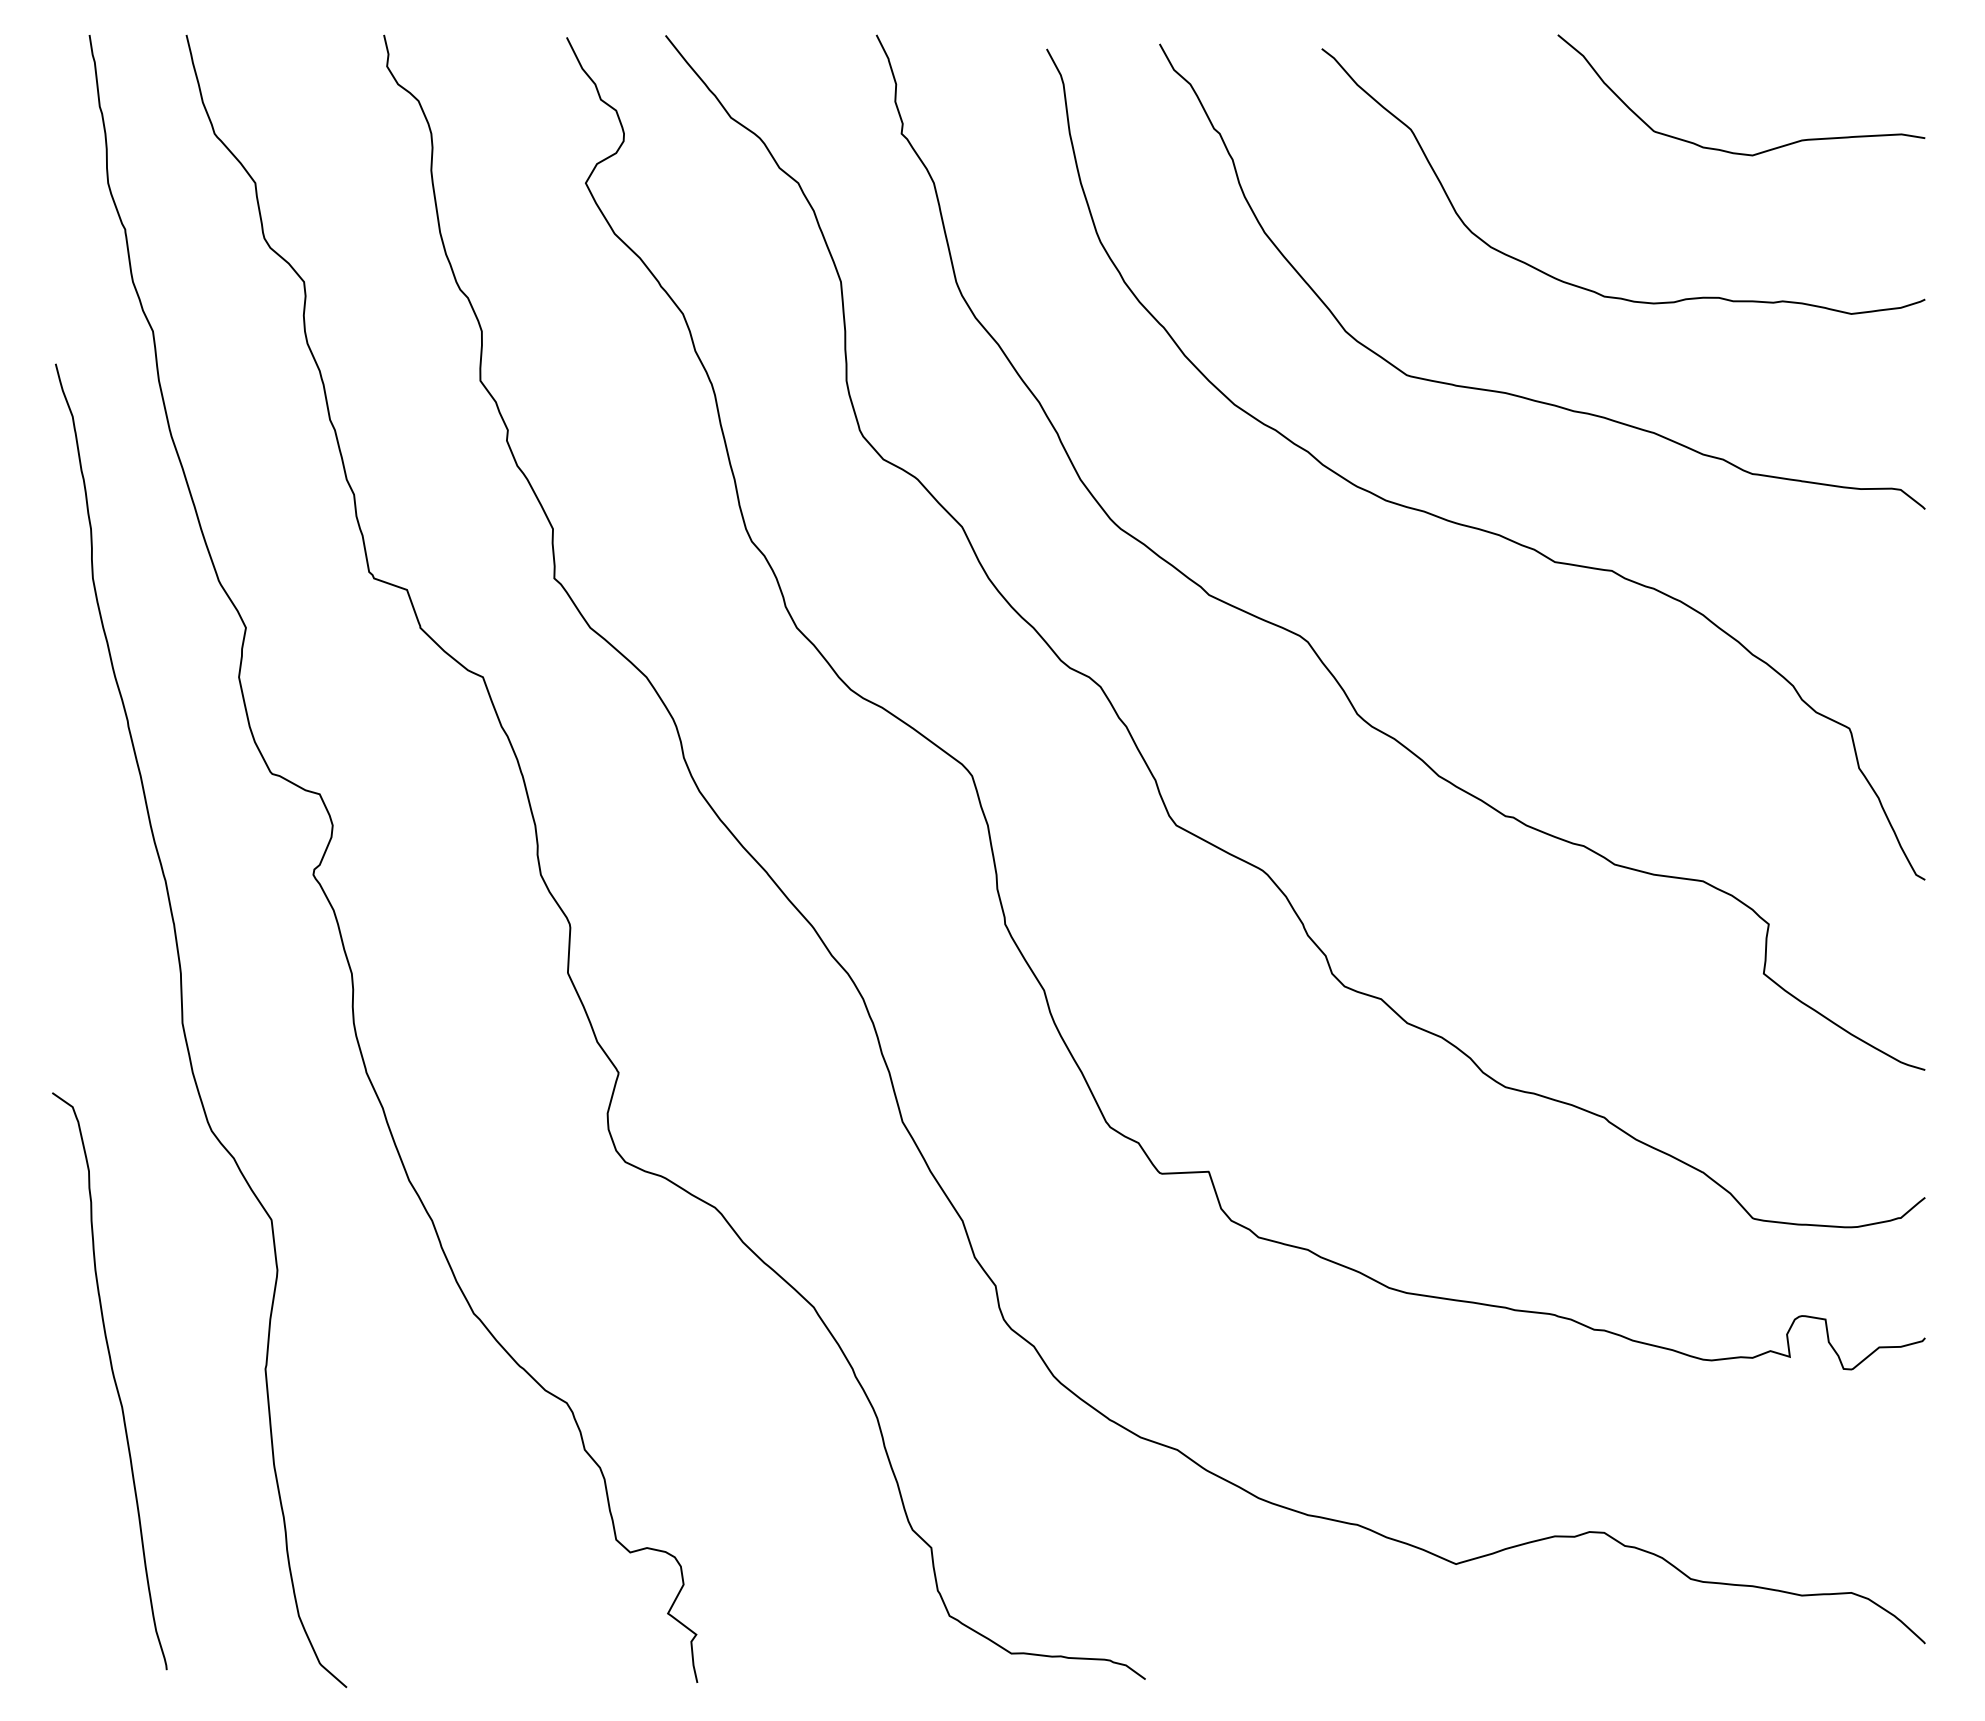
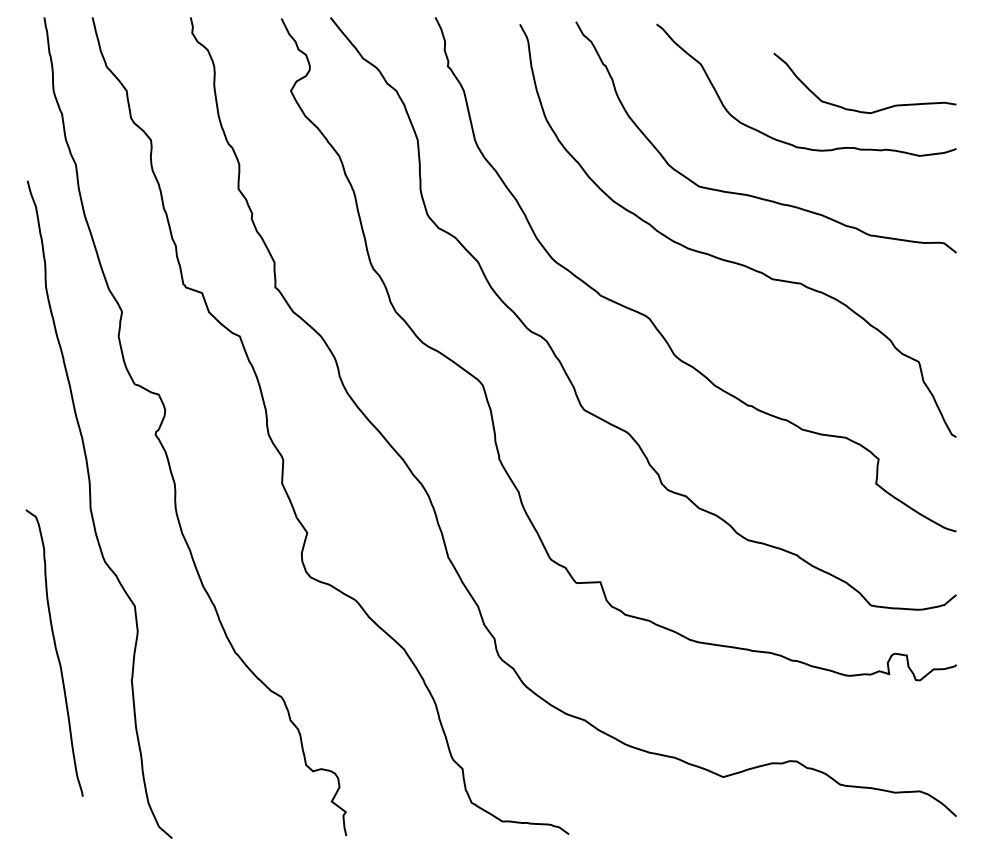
curve: (1730, 149) -> (859, 110), moved
curve: (111, 1377) -> (55, 651), moved

